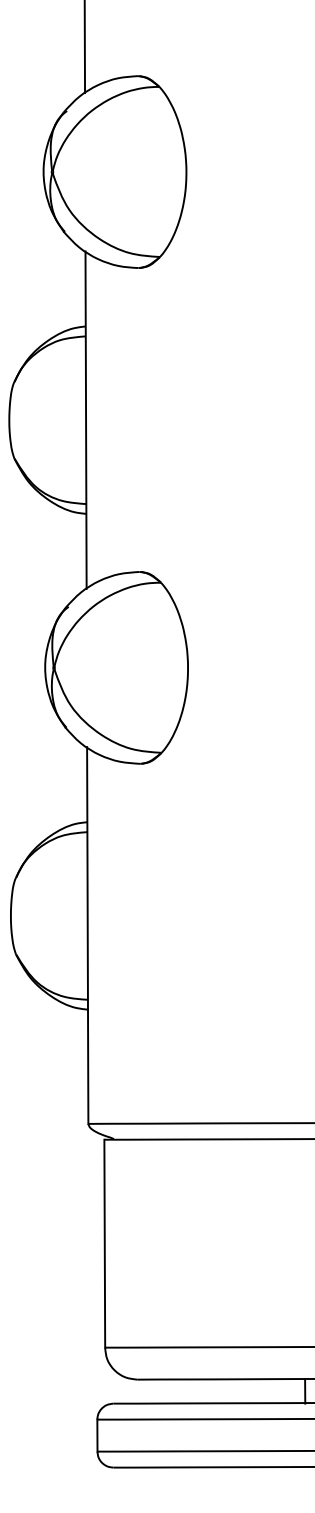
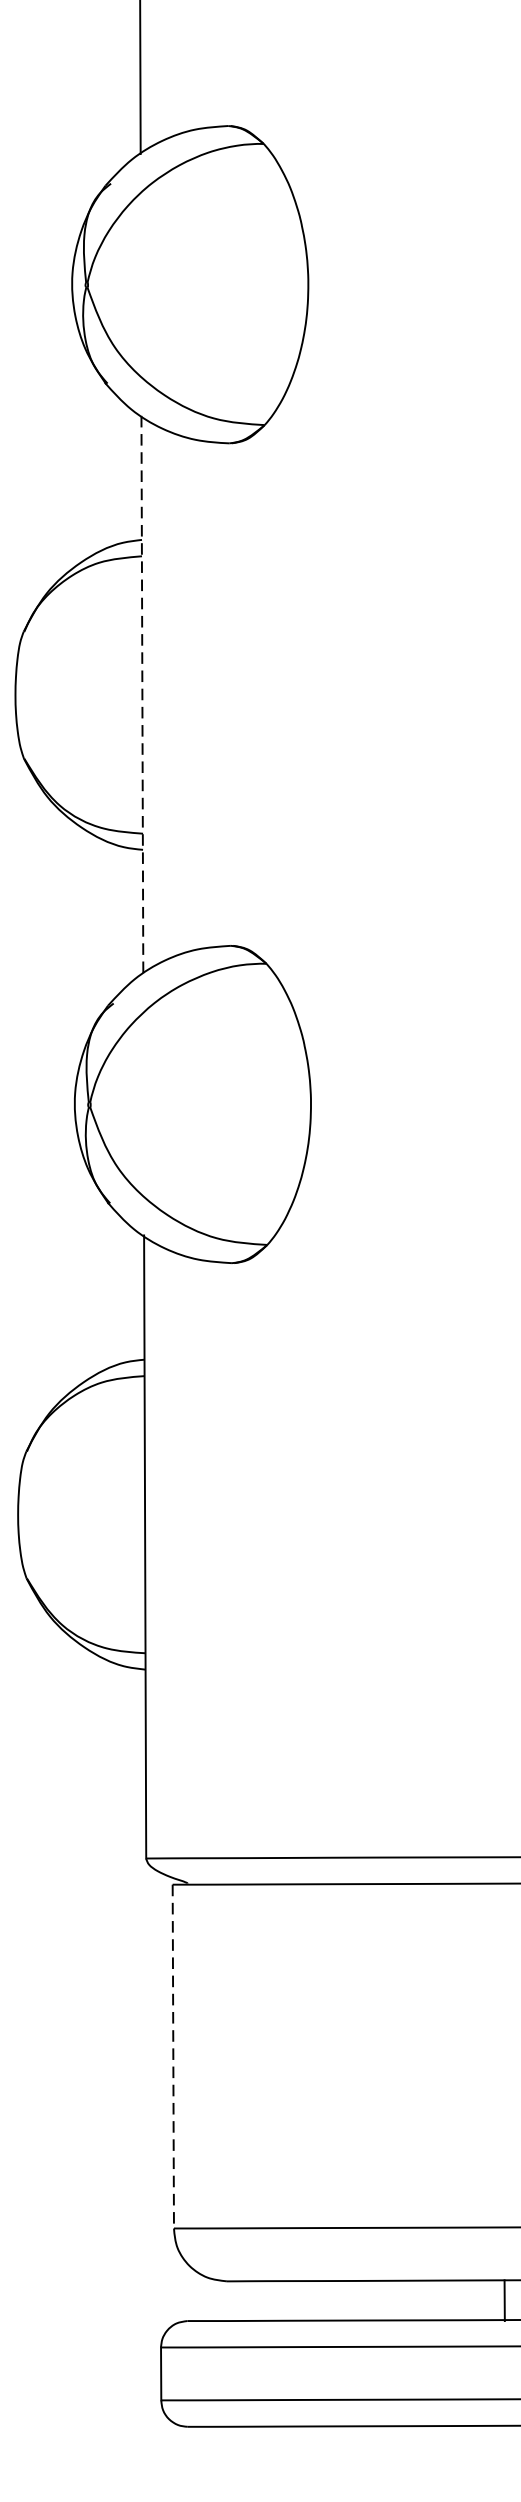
line: (86, 420) -> (143, 695), solid -> dashed
line: (104, 1243) -> (172, 2056), solid -> dashed

